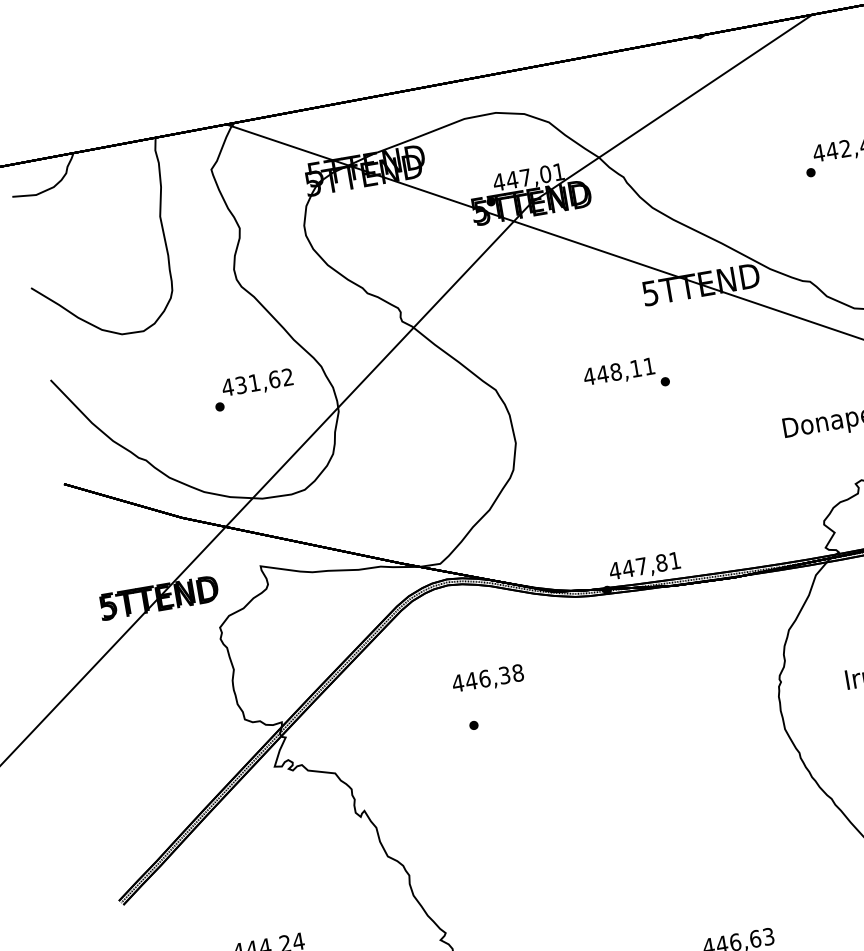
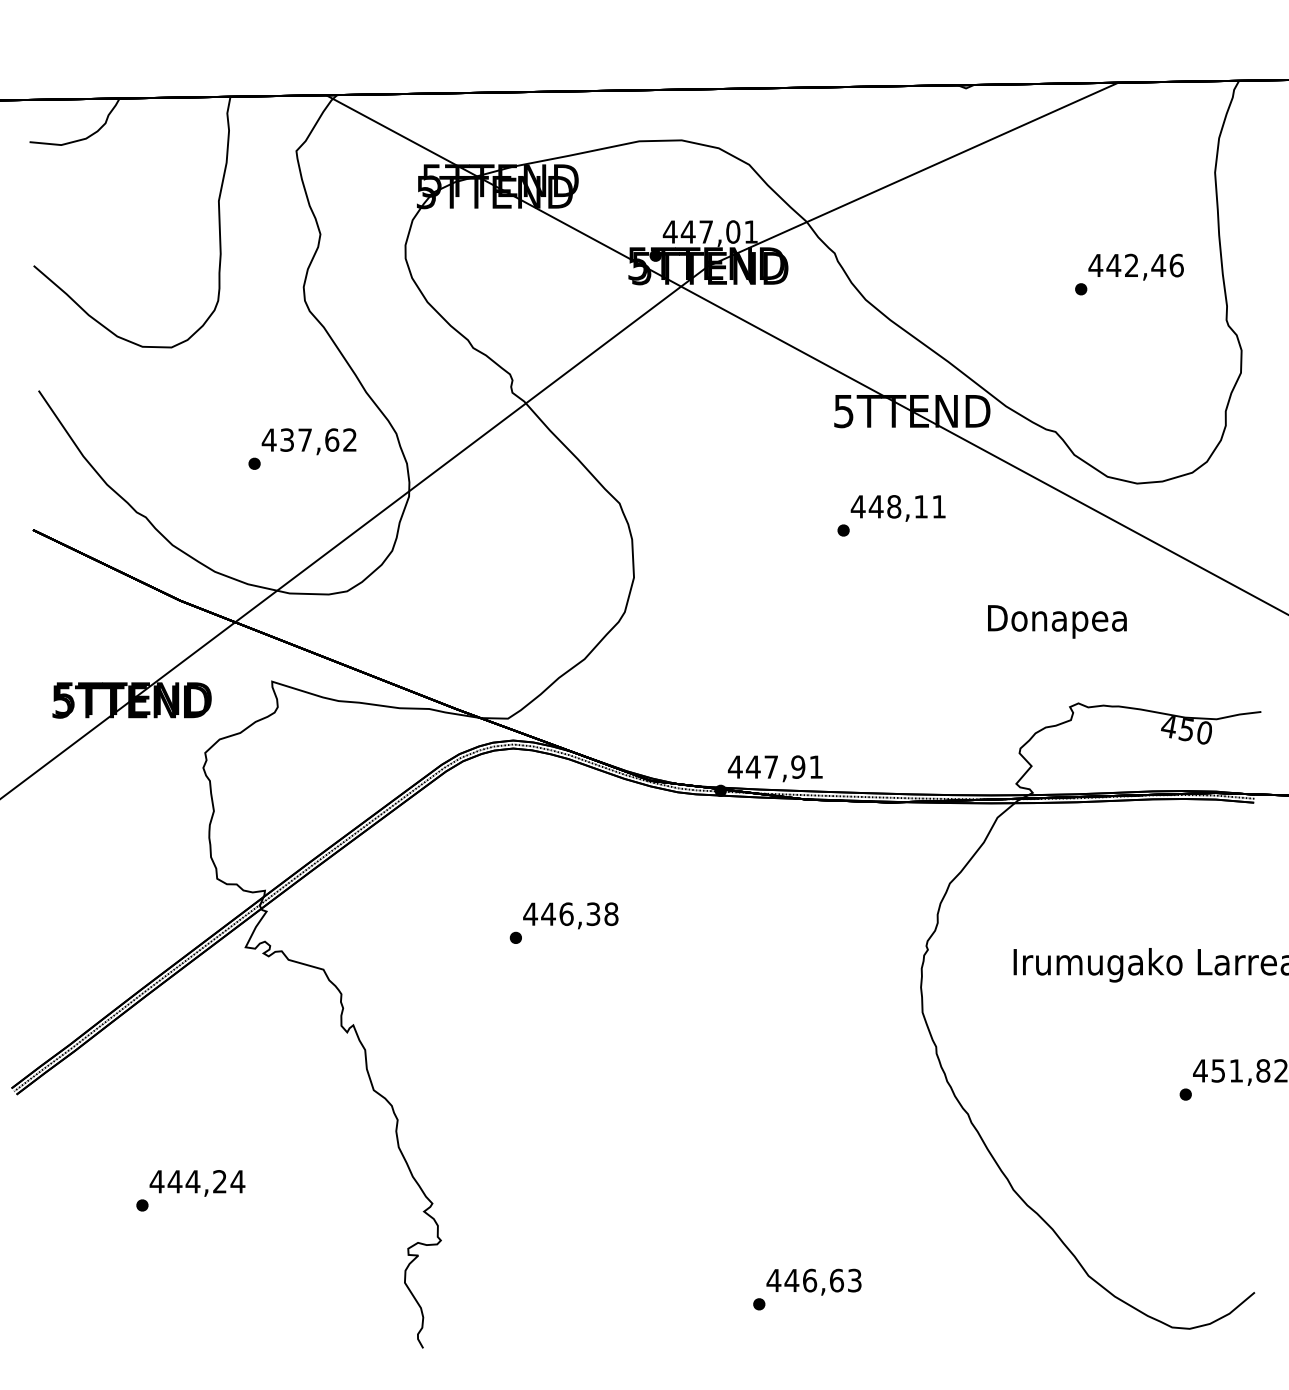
text: (618, 372) -> (897, 508), moved
text: (253, 382) -> (304, 439), 431,62 -> 437,62
text: (661, 562) -> (798, 766), 447,81 -> 447,91
text: (487, 679) -> (570, 915), moved

